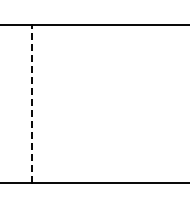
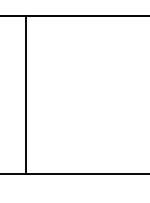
line: (31, 103) -> (25, 94), dashed -> solid

